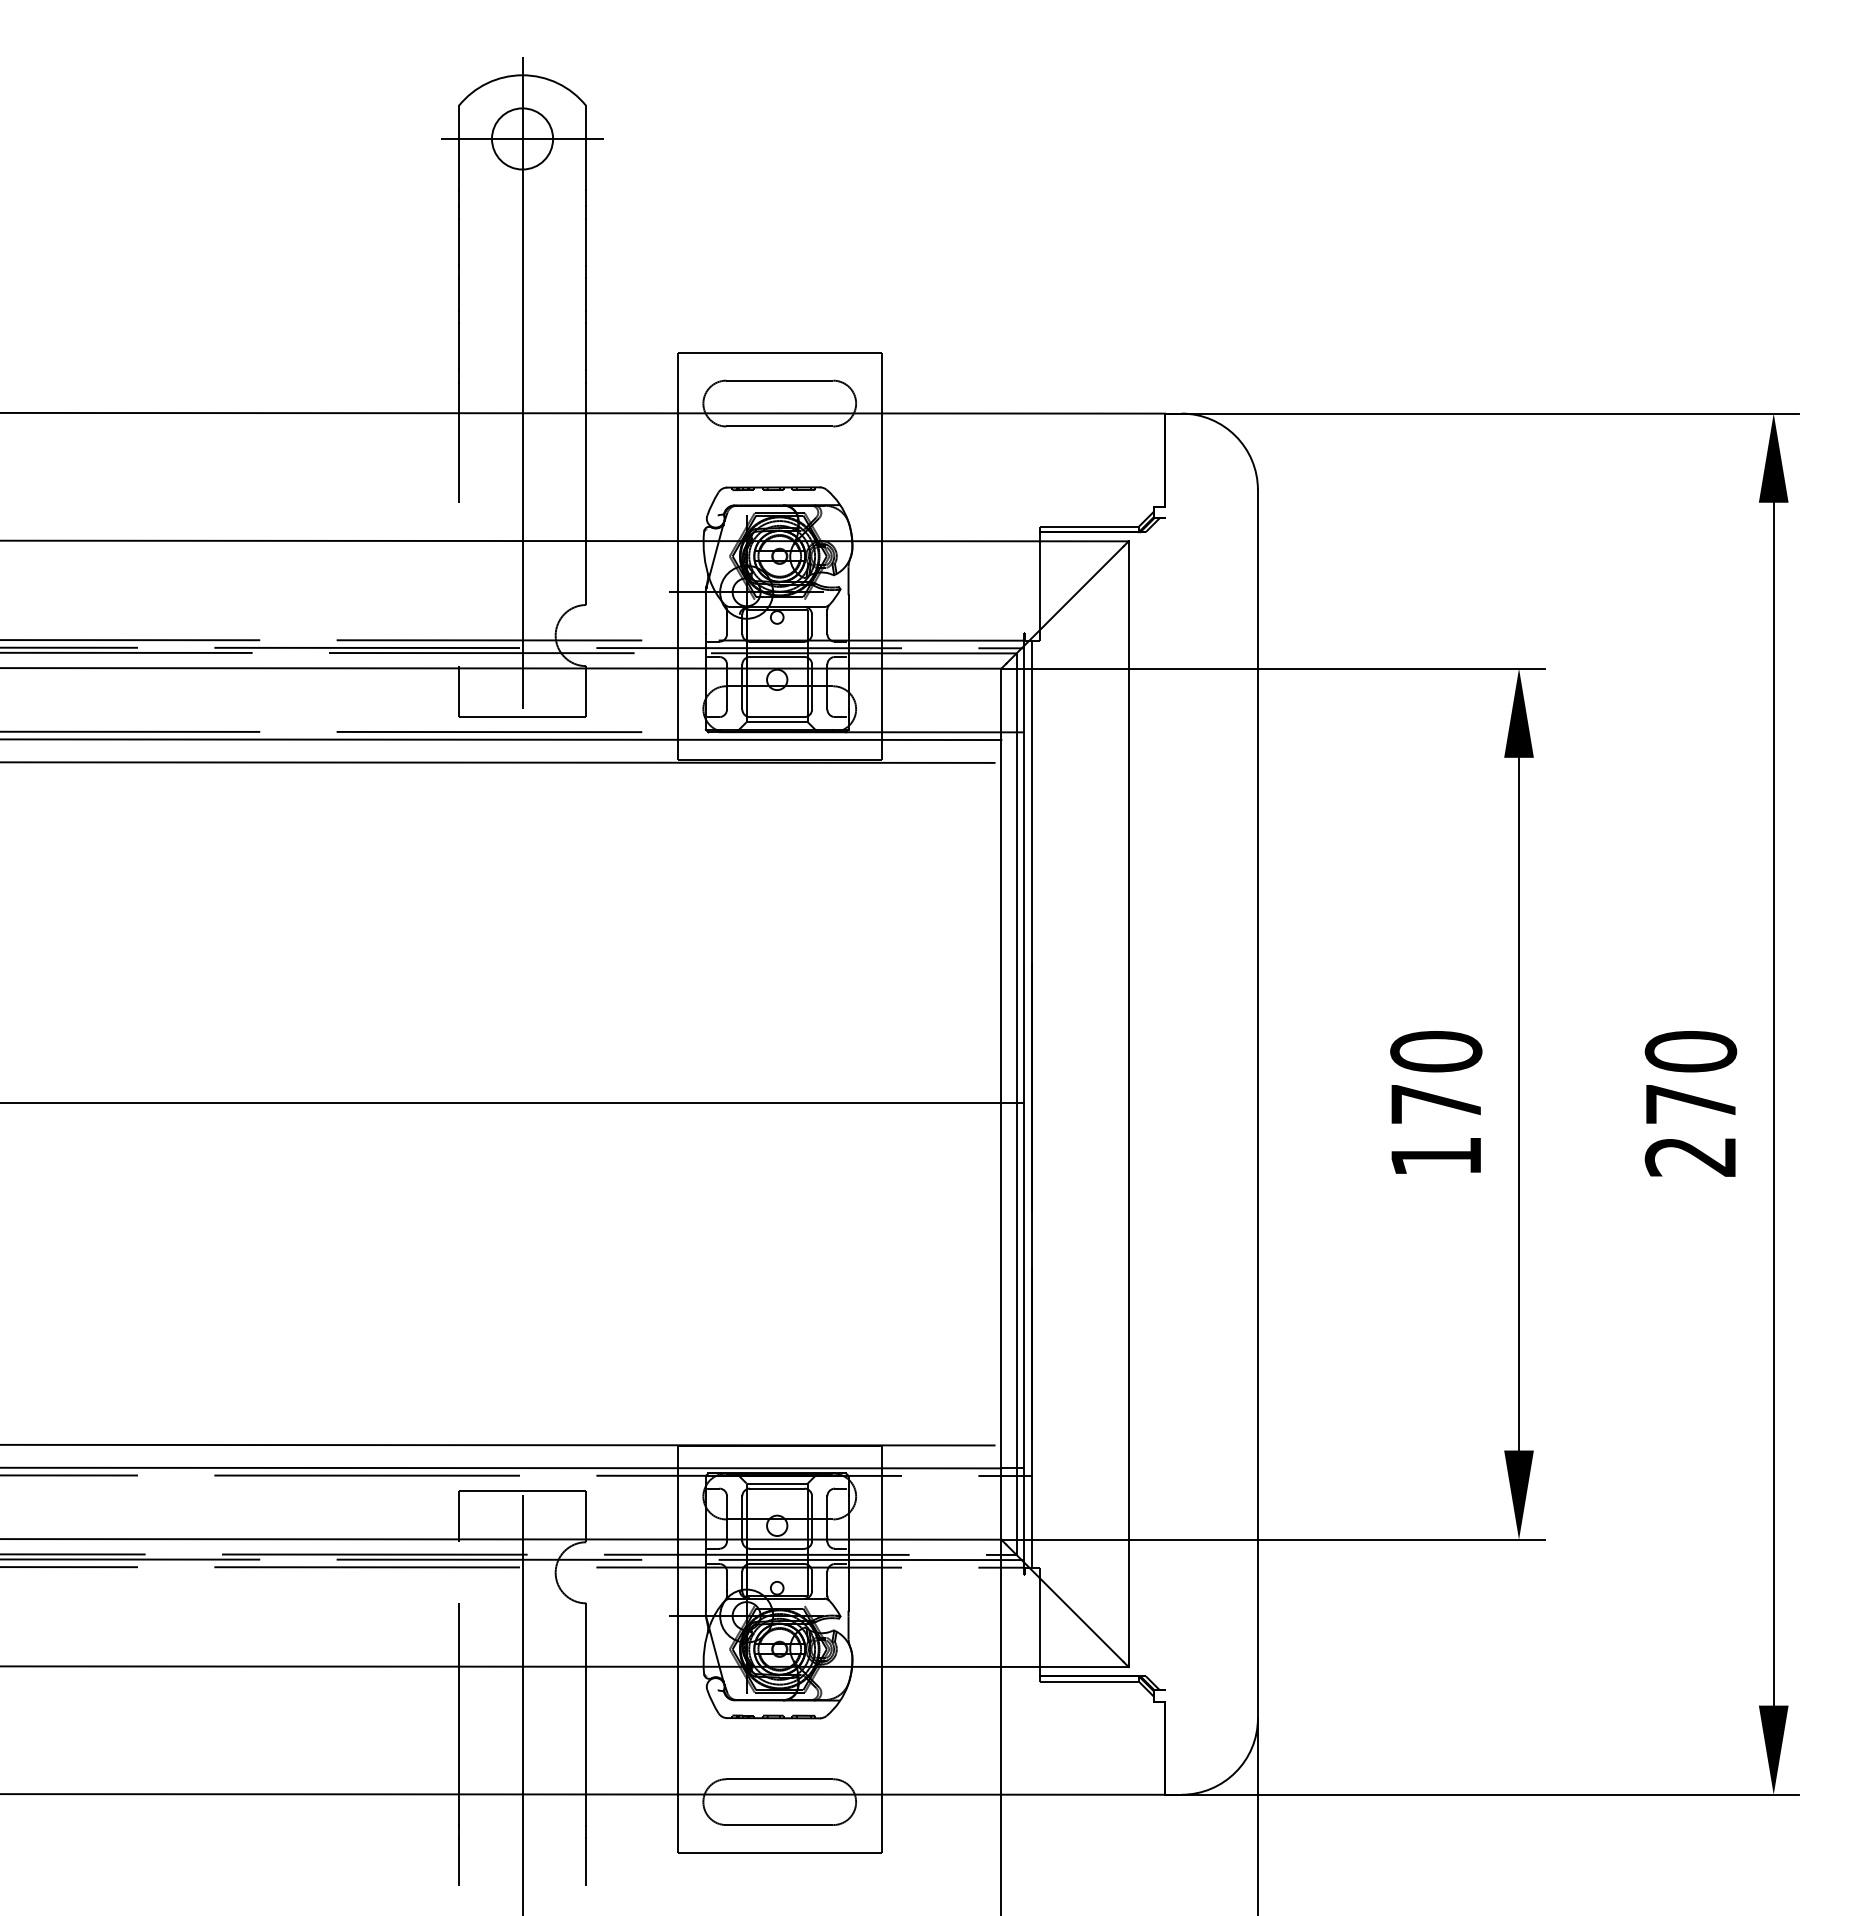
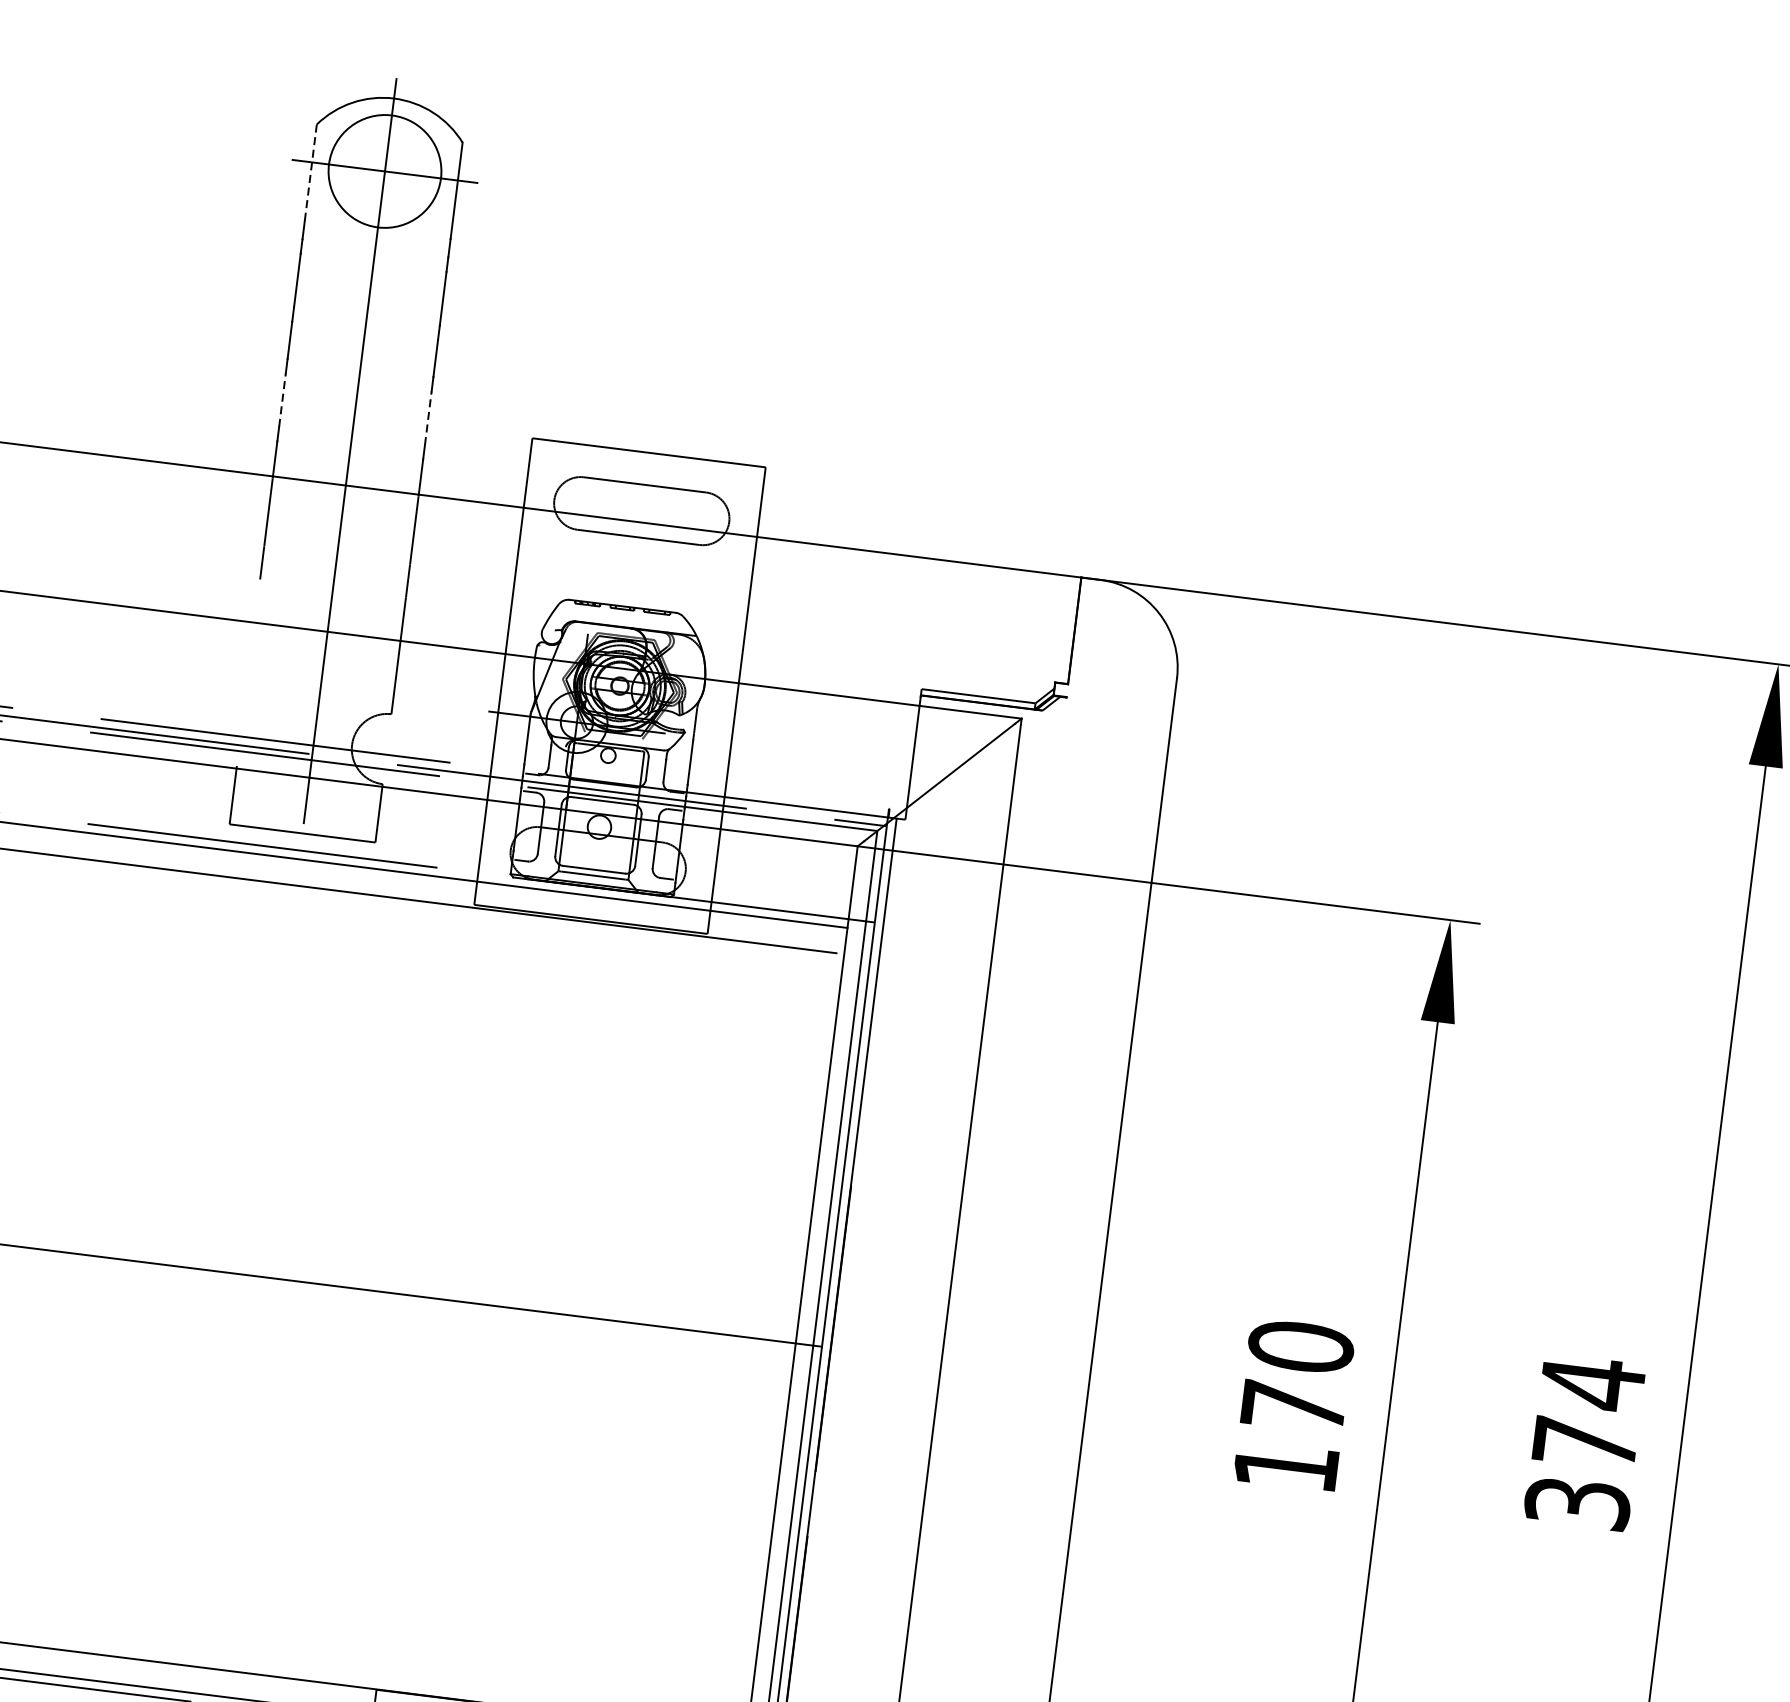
circle: (522, 138) -> (385, 170), size x1.6
line: (458, 147) -> (310, 172), solid -> dashed
line: (458, 346) -> (282, 399), solid -> dashed
line: (586, 346) -> (428, 418), solid -> dashed
text: (1690, 1103) -> (1584, 1442), 270 -> 374

